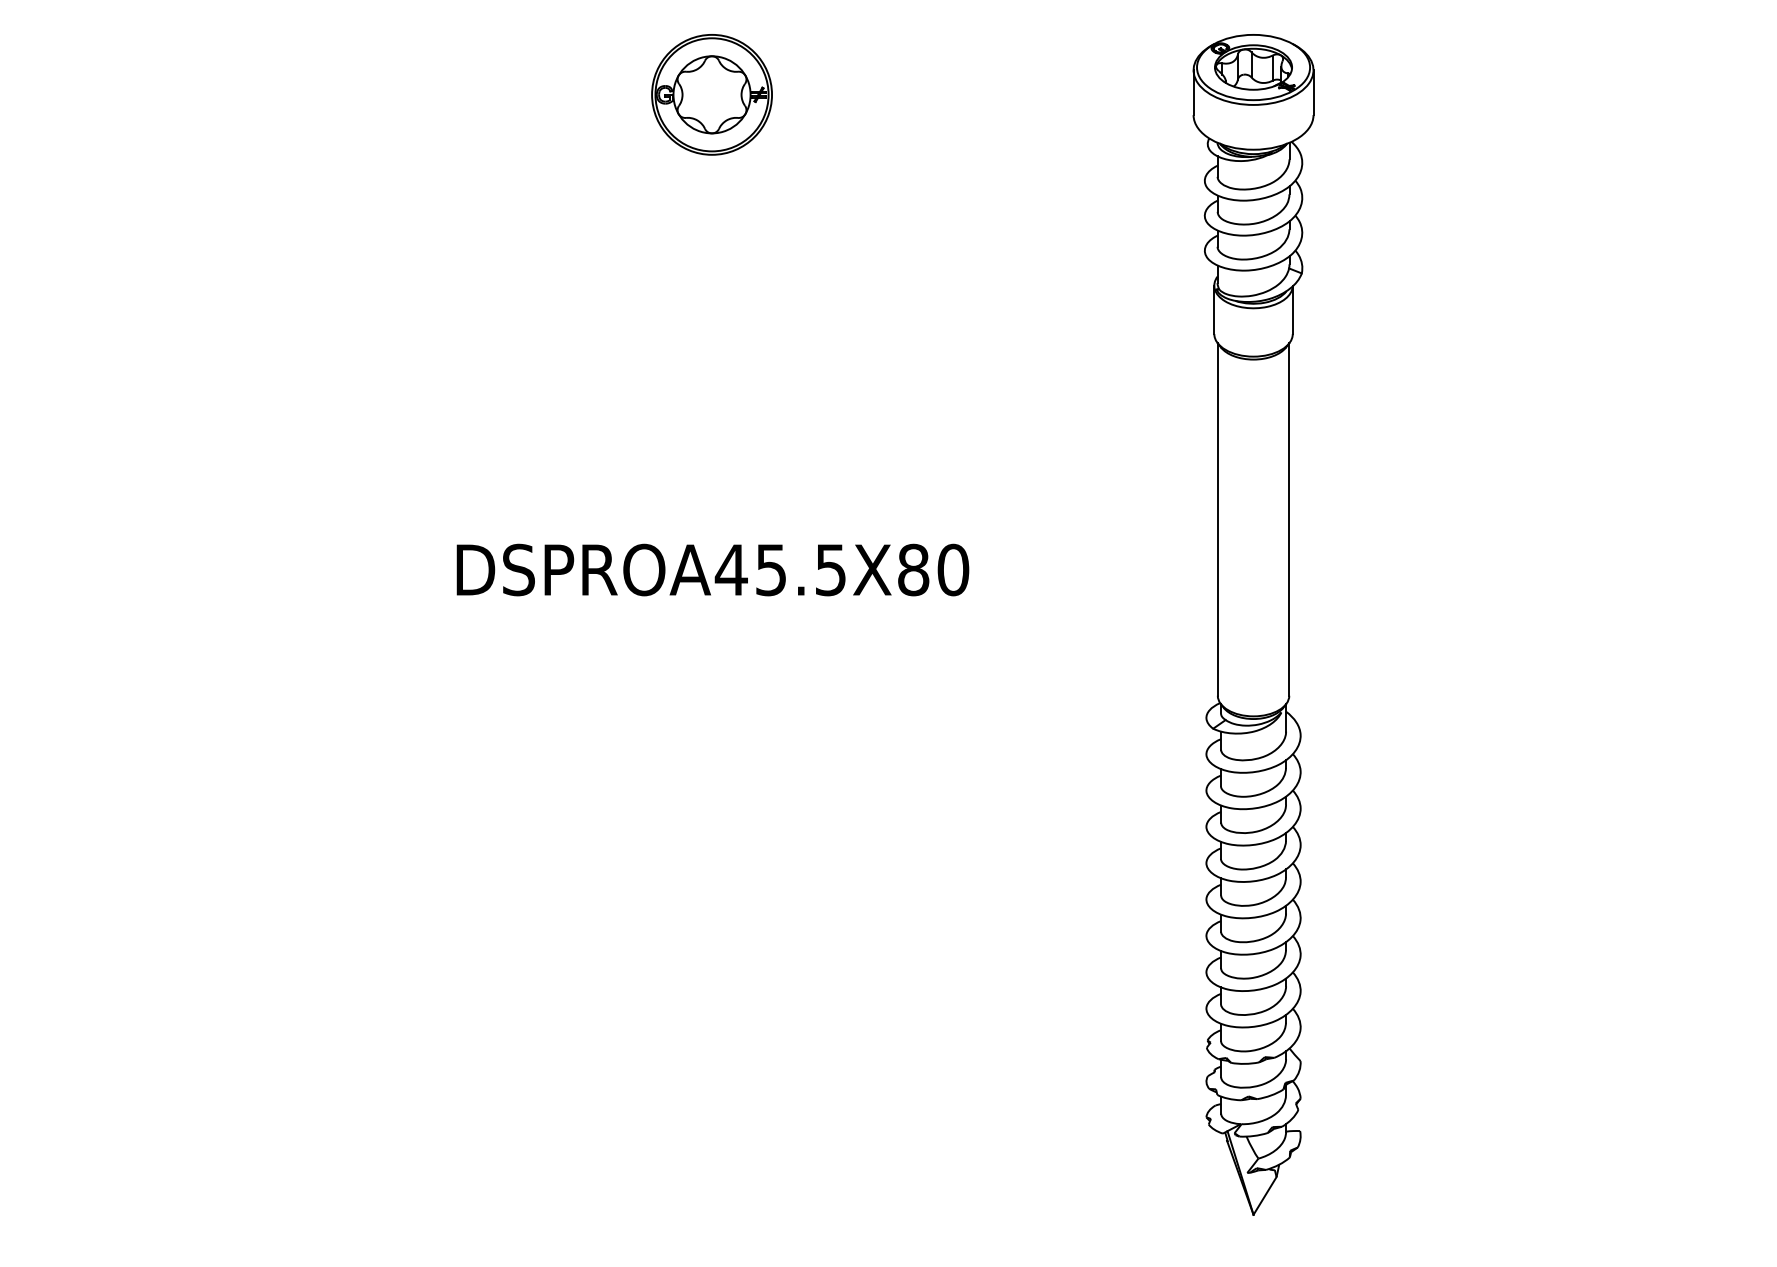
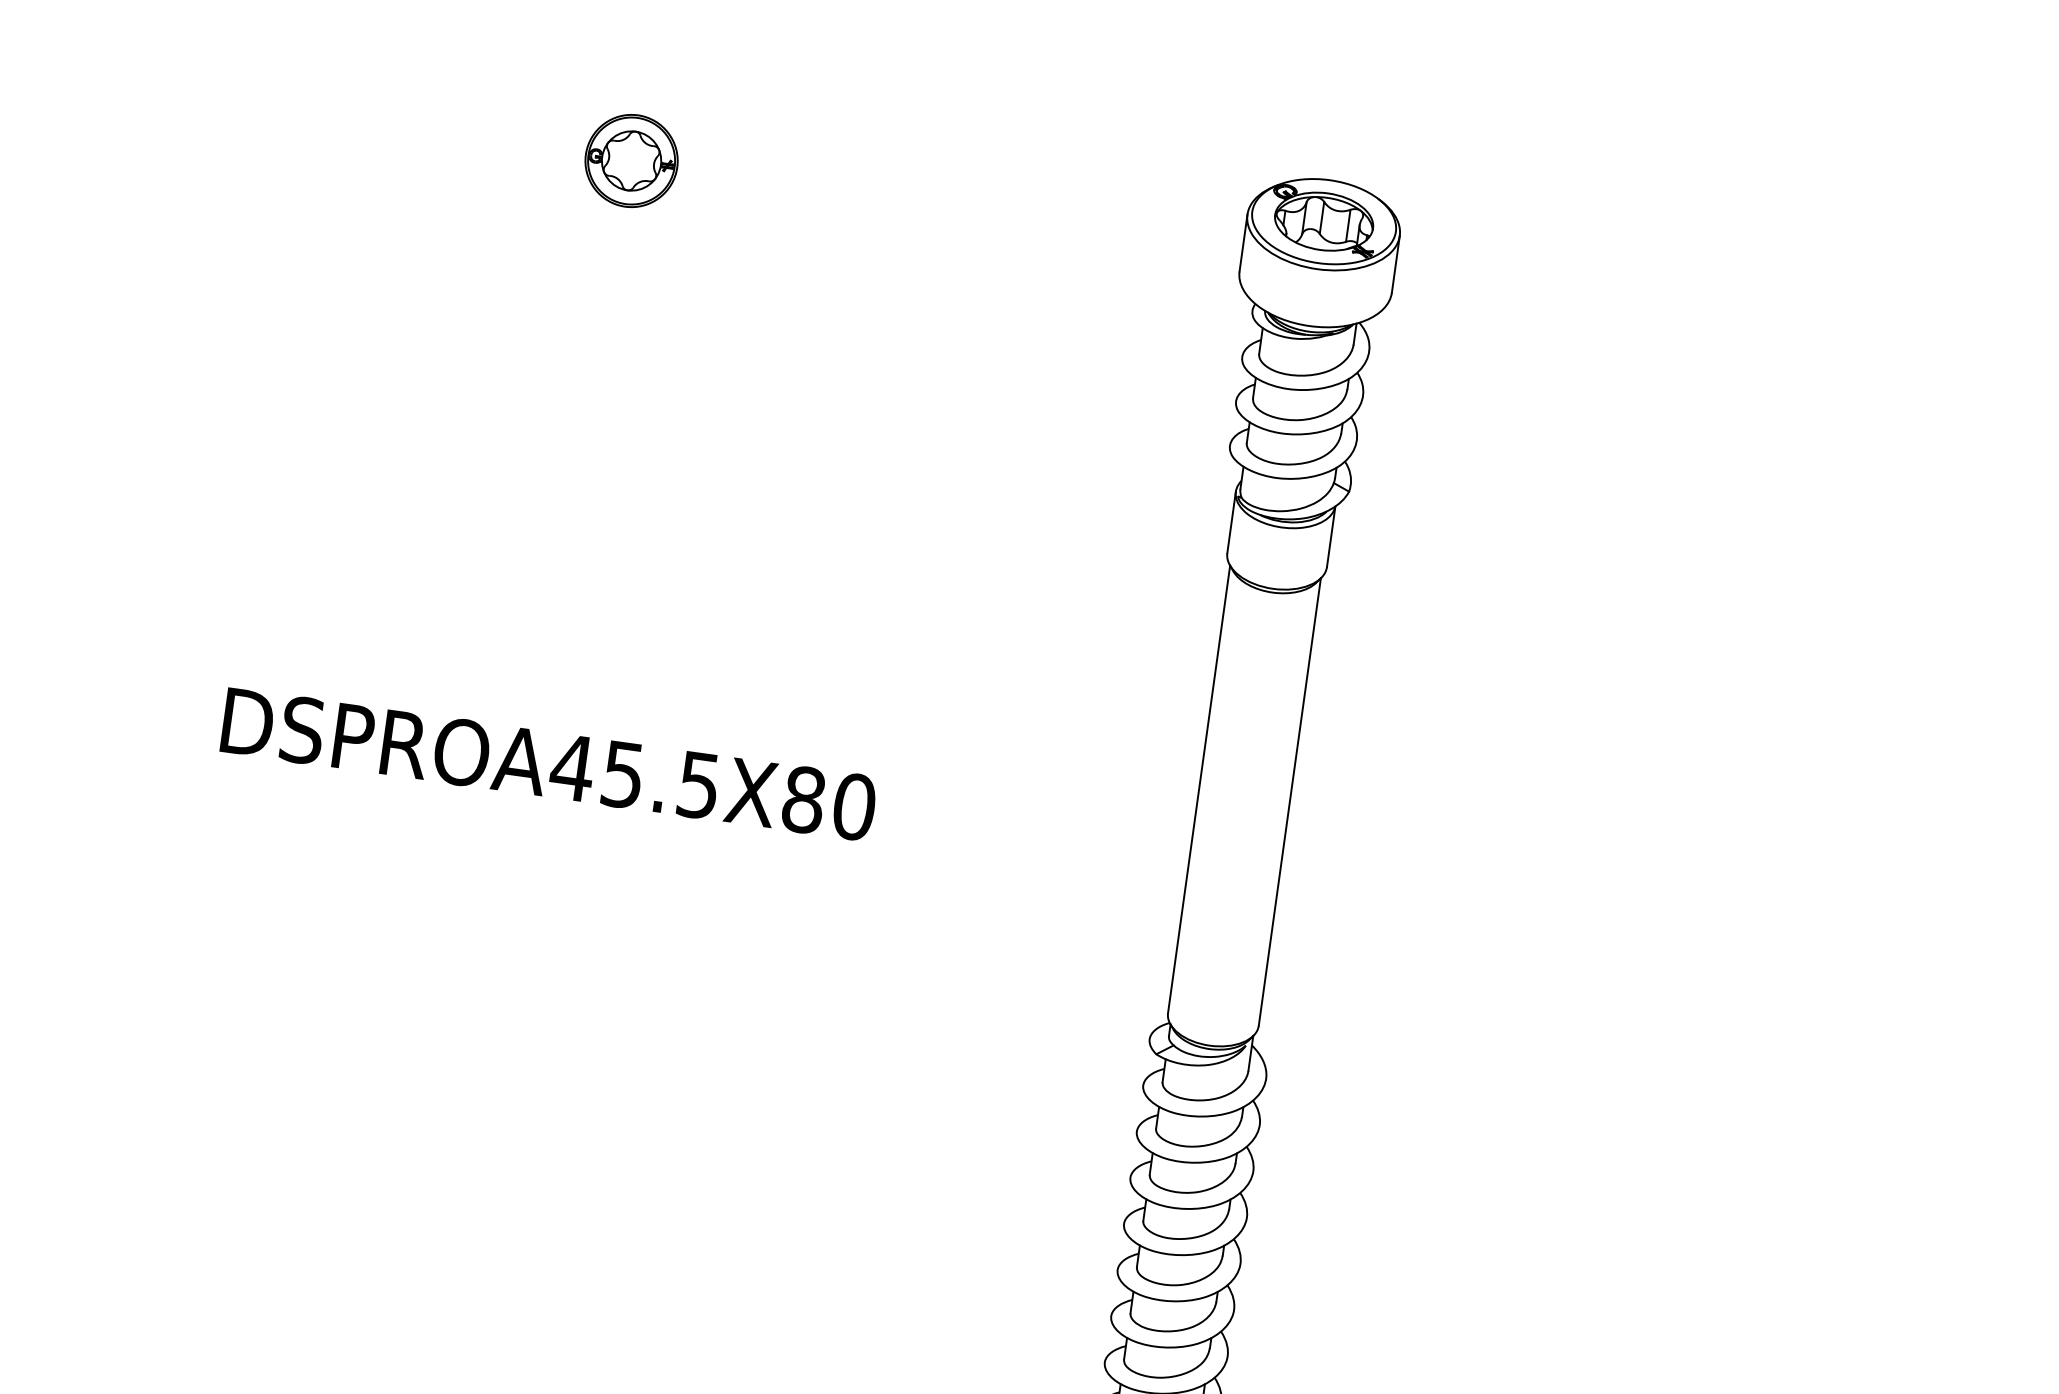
part: (711, 94) -> (631, 160), size x0.6

